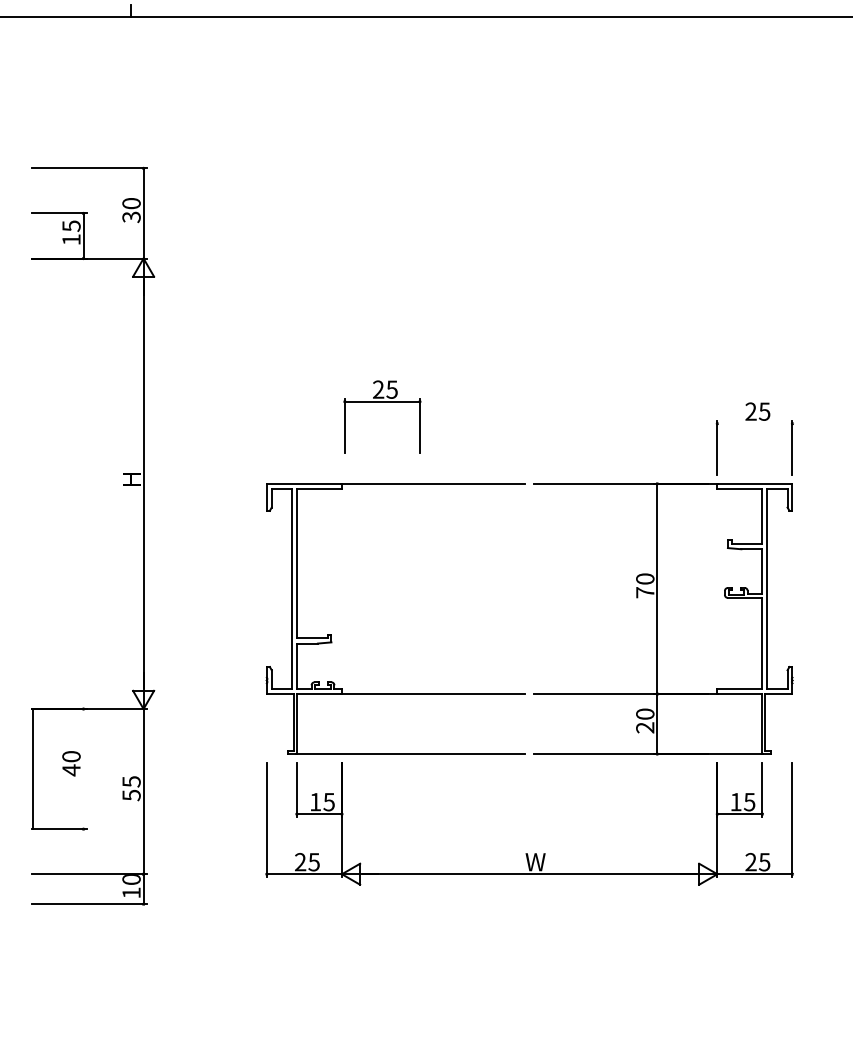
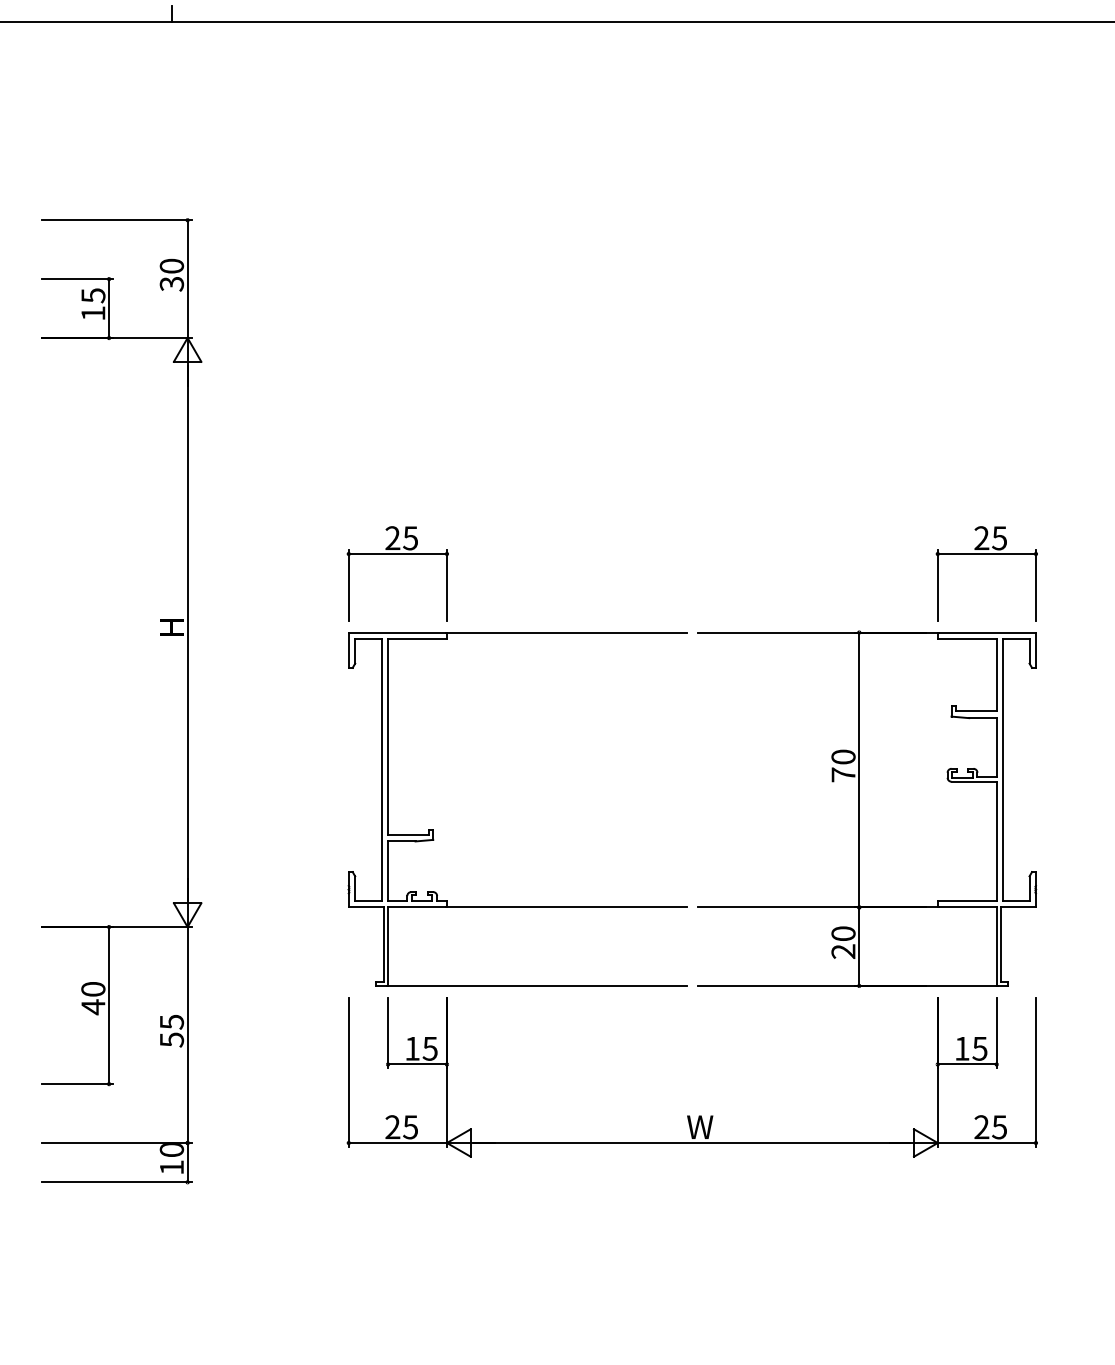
part: (382, 402) -> (397, 555), moved
line: (754, 423) -> (986, 553), added
line: (32, 769) -> (109, 1006), moved

